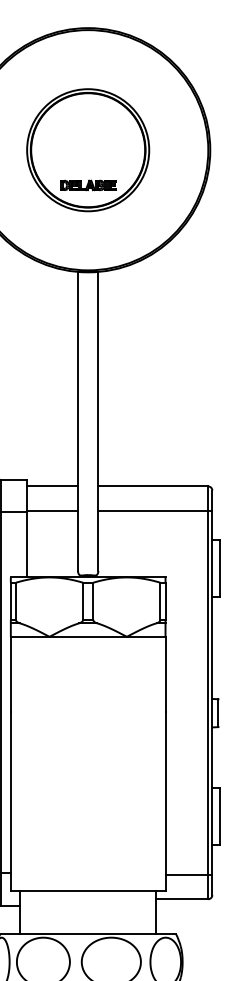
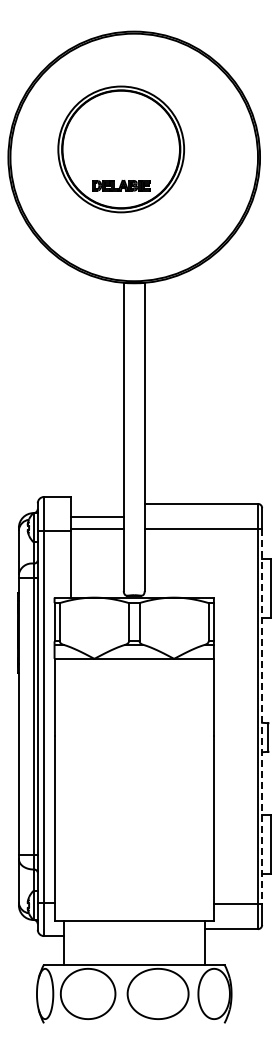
part: (87, 150) -> (120, 149), moved
line: (52, 486) -> (97, 516), moved
line: (212, 693) -> (262, 717), solid -> dashed

